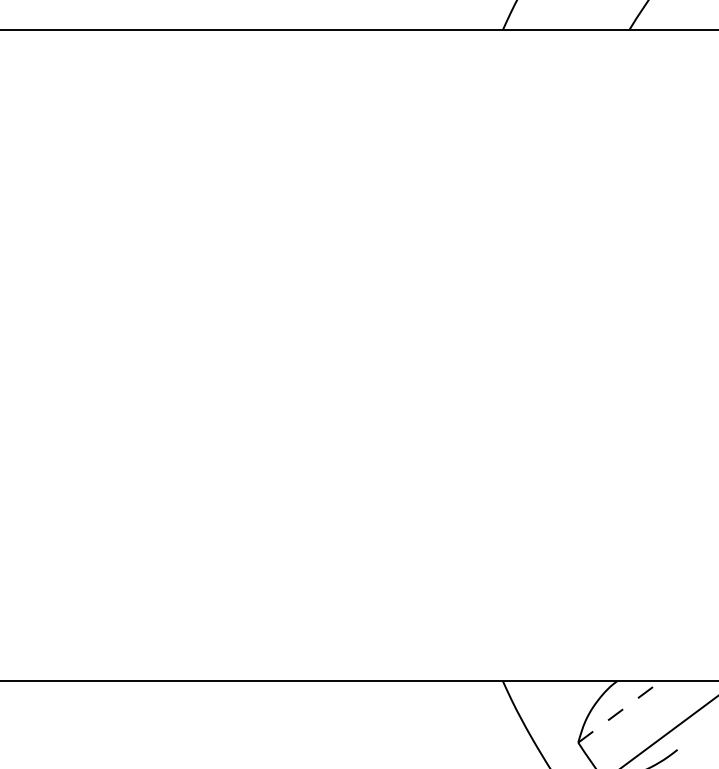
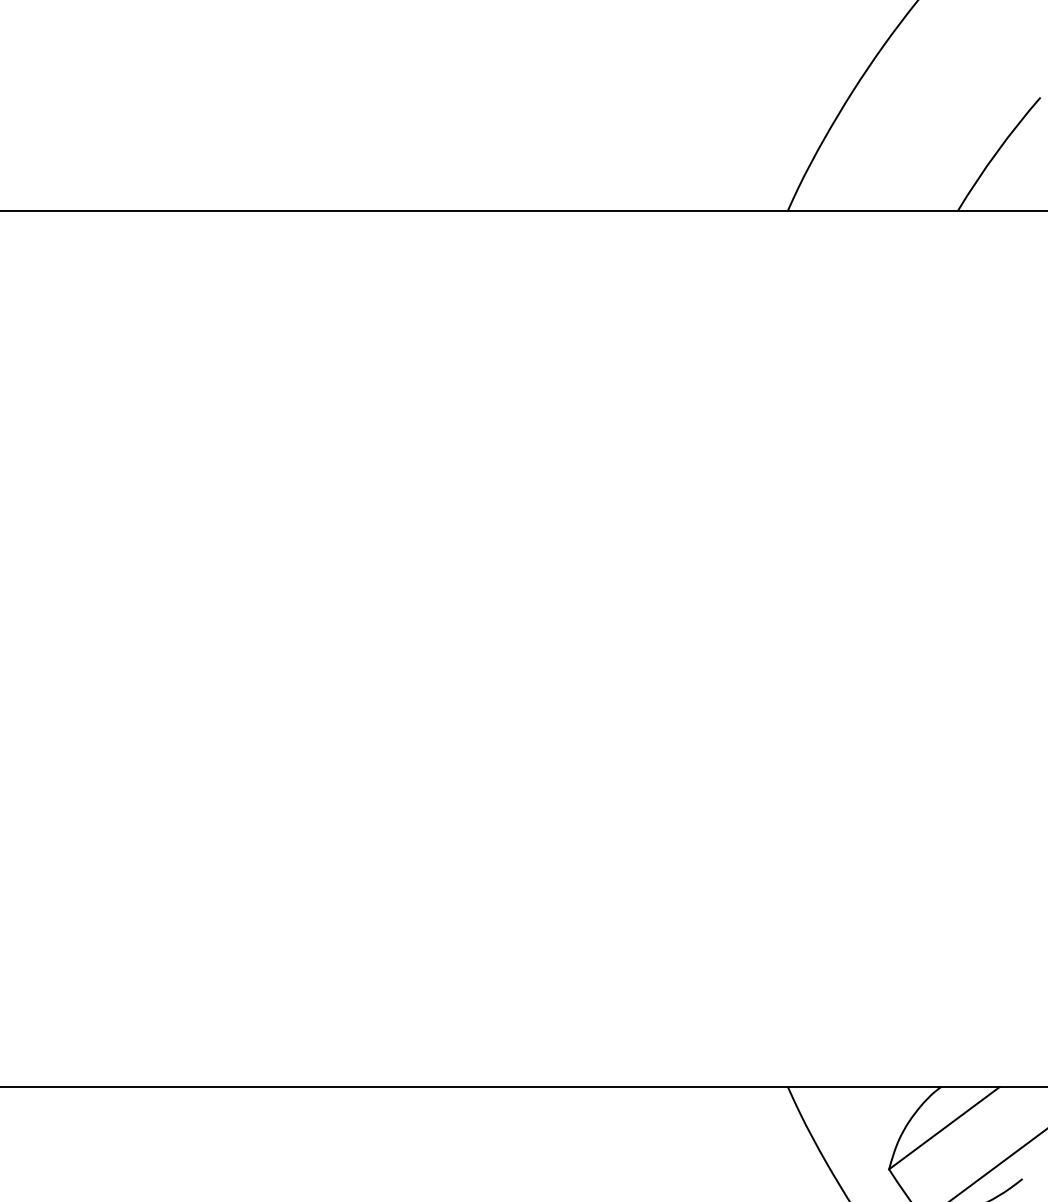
line: (619, 712) -> (944, 1128), dashed -> solid

